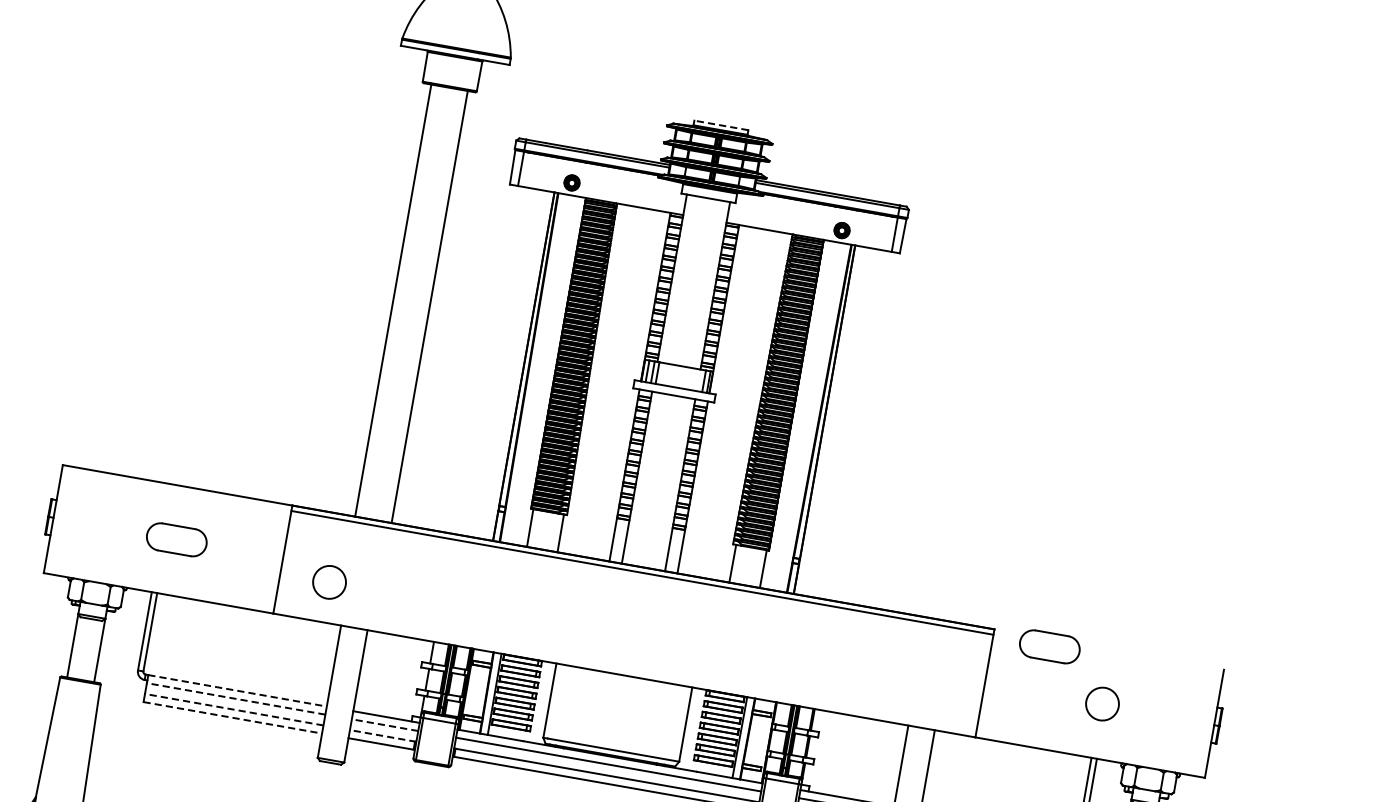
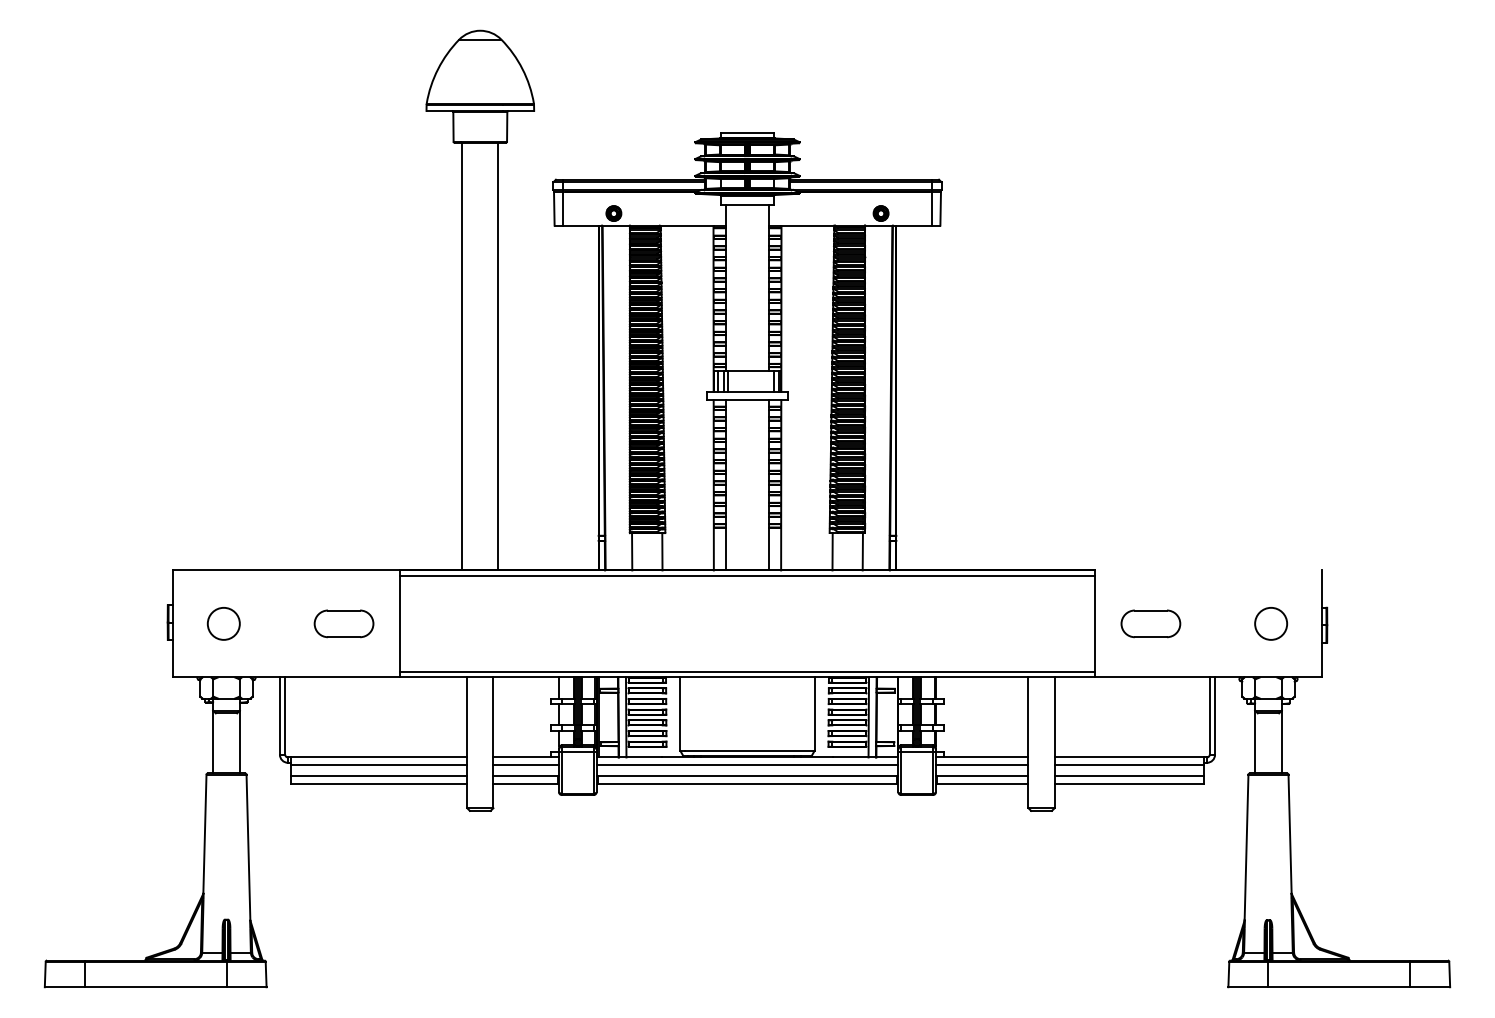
line: (721, 125) -> (747, 133), dashed -> solid
part: (176, 539) -> (343, 623), moved
circle: (329, 581) -> (223, 623), moved
part: (1049, 646) -> (1150, 623), moved
line: (625, 669) -> (747, 671), added
line: (238, 690) -> (379, 757), dashed -> solid
line: (235, 698) -> (378, 765), dashed -> solid
circle: (1102, 703) -> (1271, 623), moved
line: (233, 709) -> (378, 776), dashed -> solid
line: (233, 718) -> (379, 784), dashed -> solid
line: (385, 725) -> (526, 765), dashed -> solid
line: (383, 736) -> (526, 776), dashed -> solid

